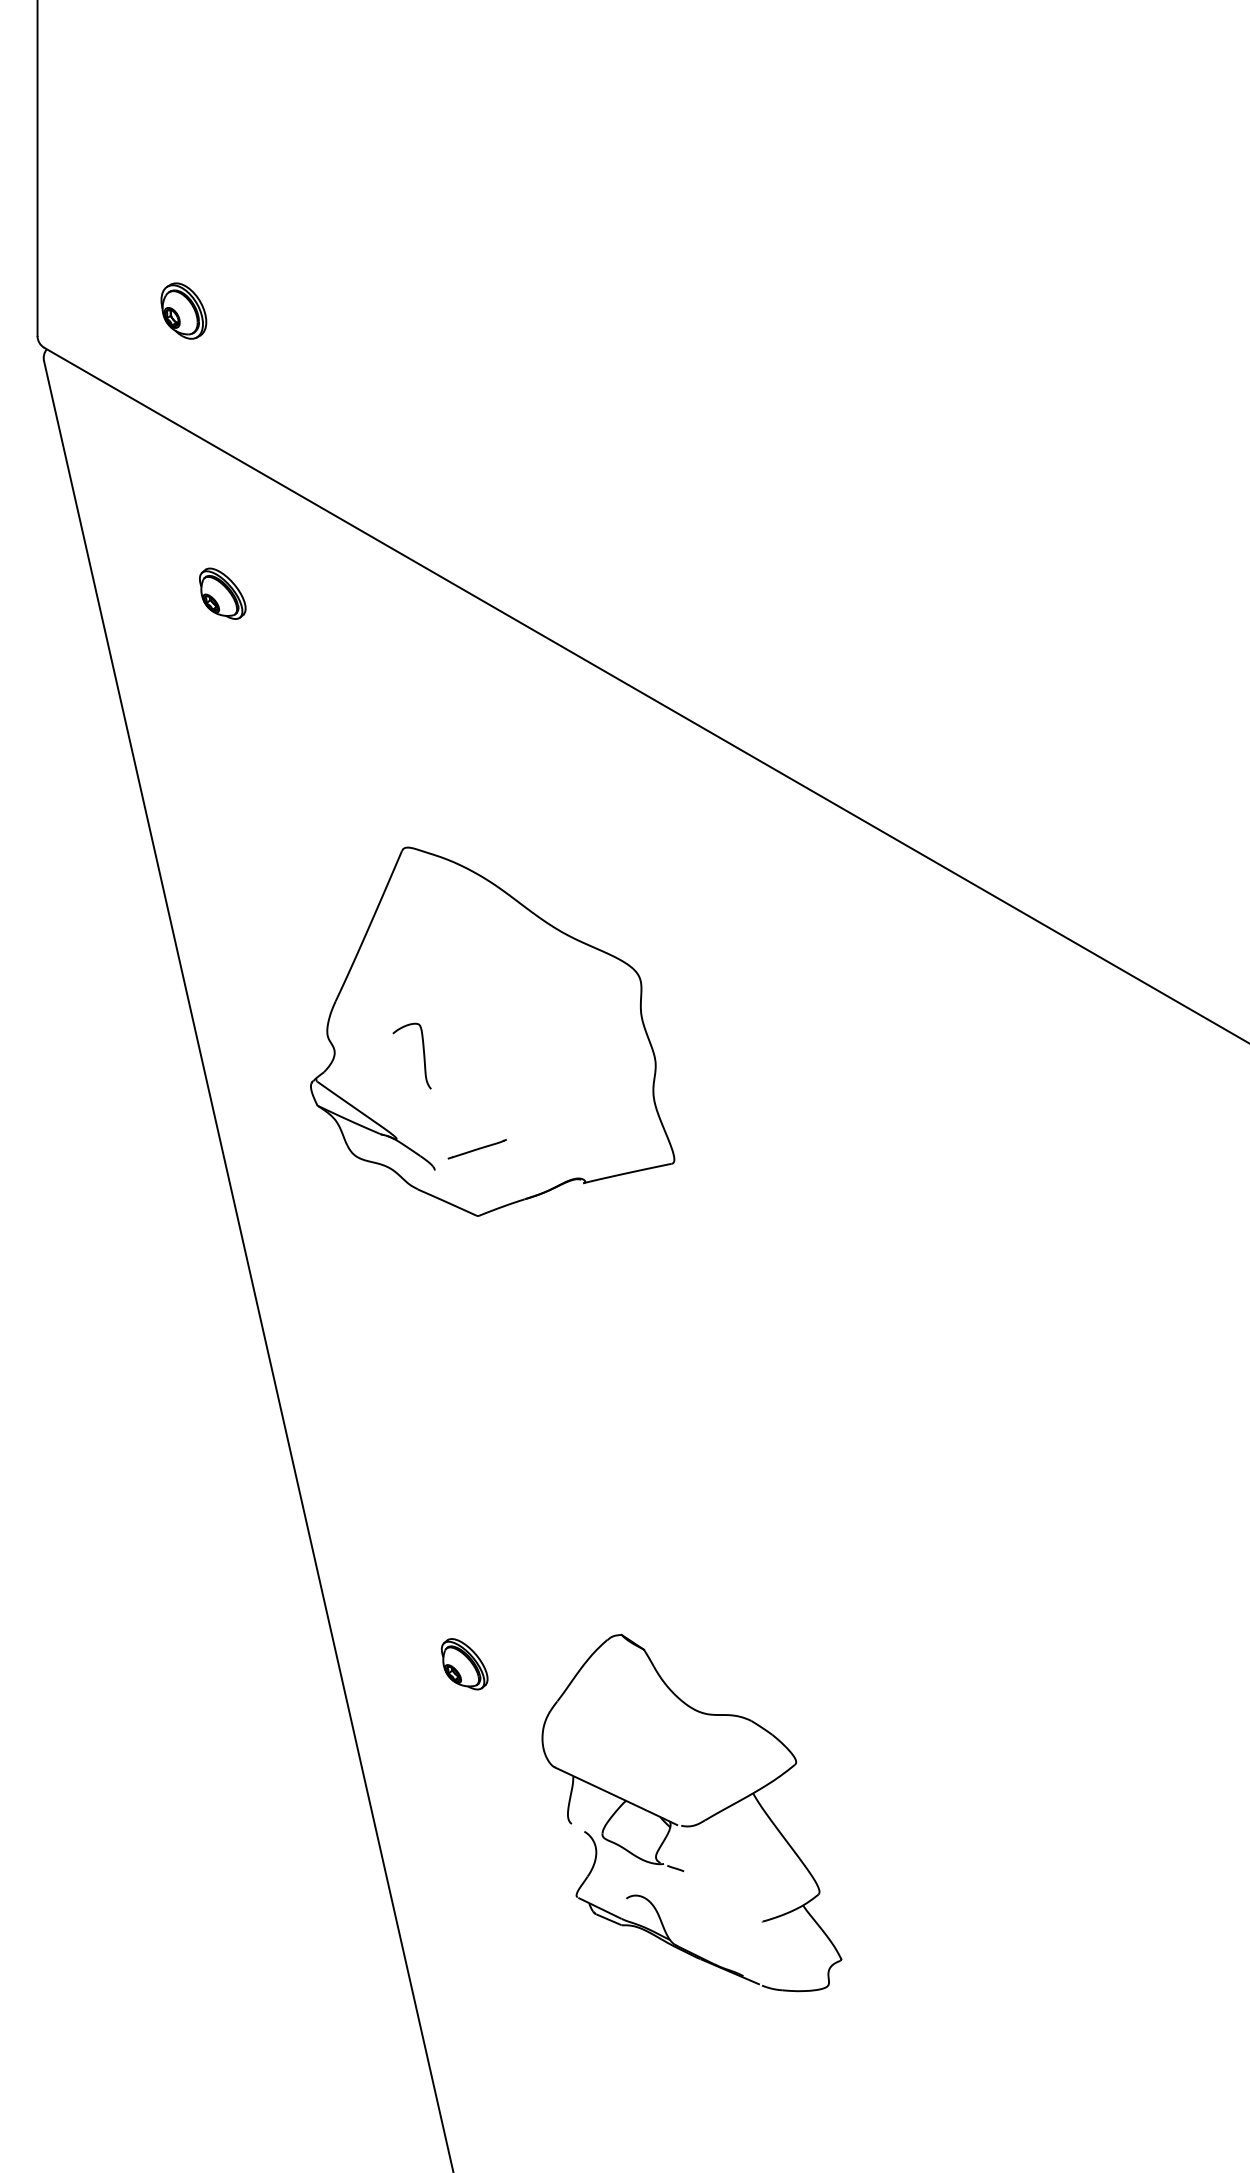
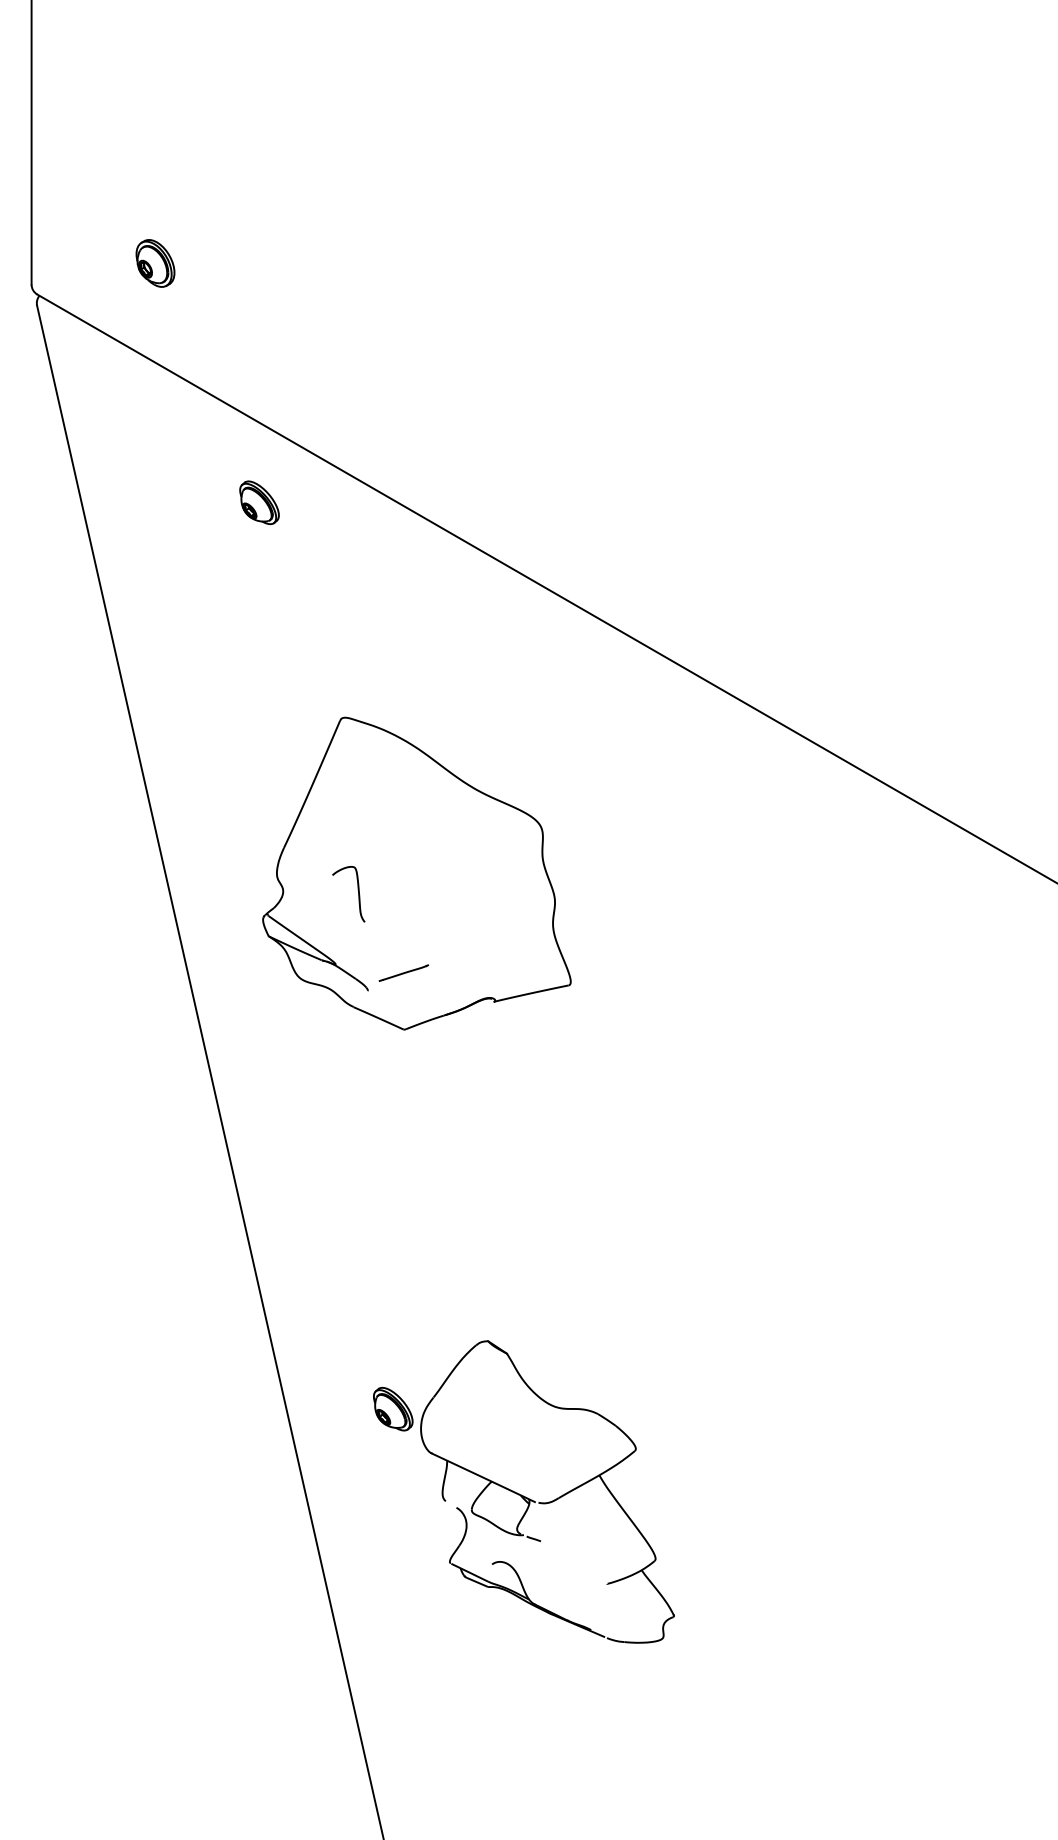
part: (222, 593) -> (259, 502), moved
part: (696, 1823) -> (551, 1500), moved

